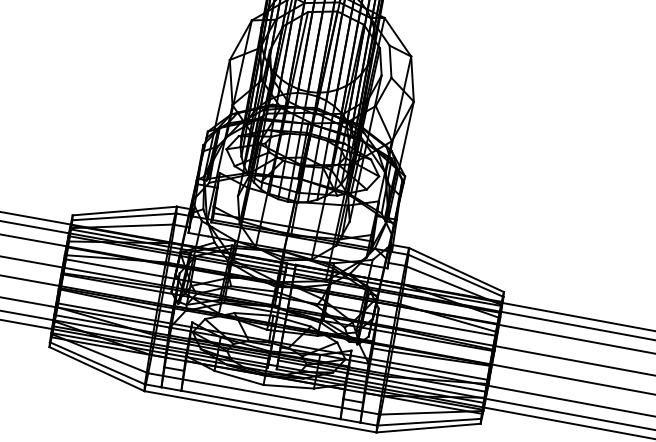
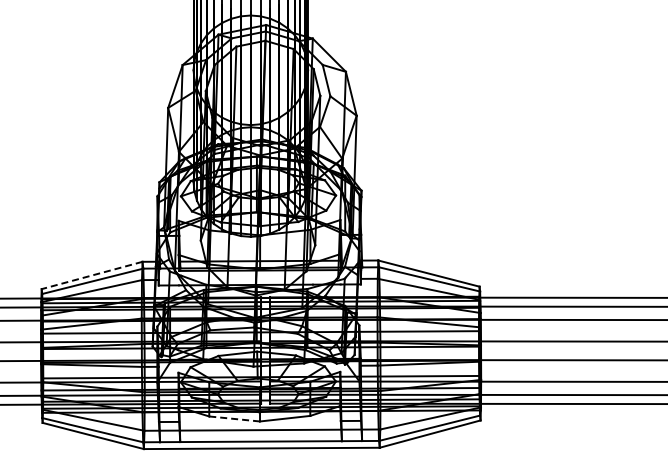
line: (124, 210) -> (91, 275), solid -> dashed
line: (239, 378) -> (235, 419), solid -> dashed

